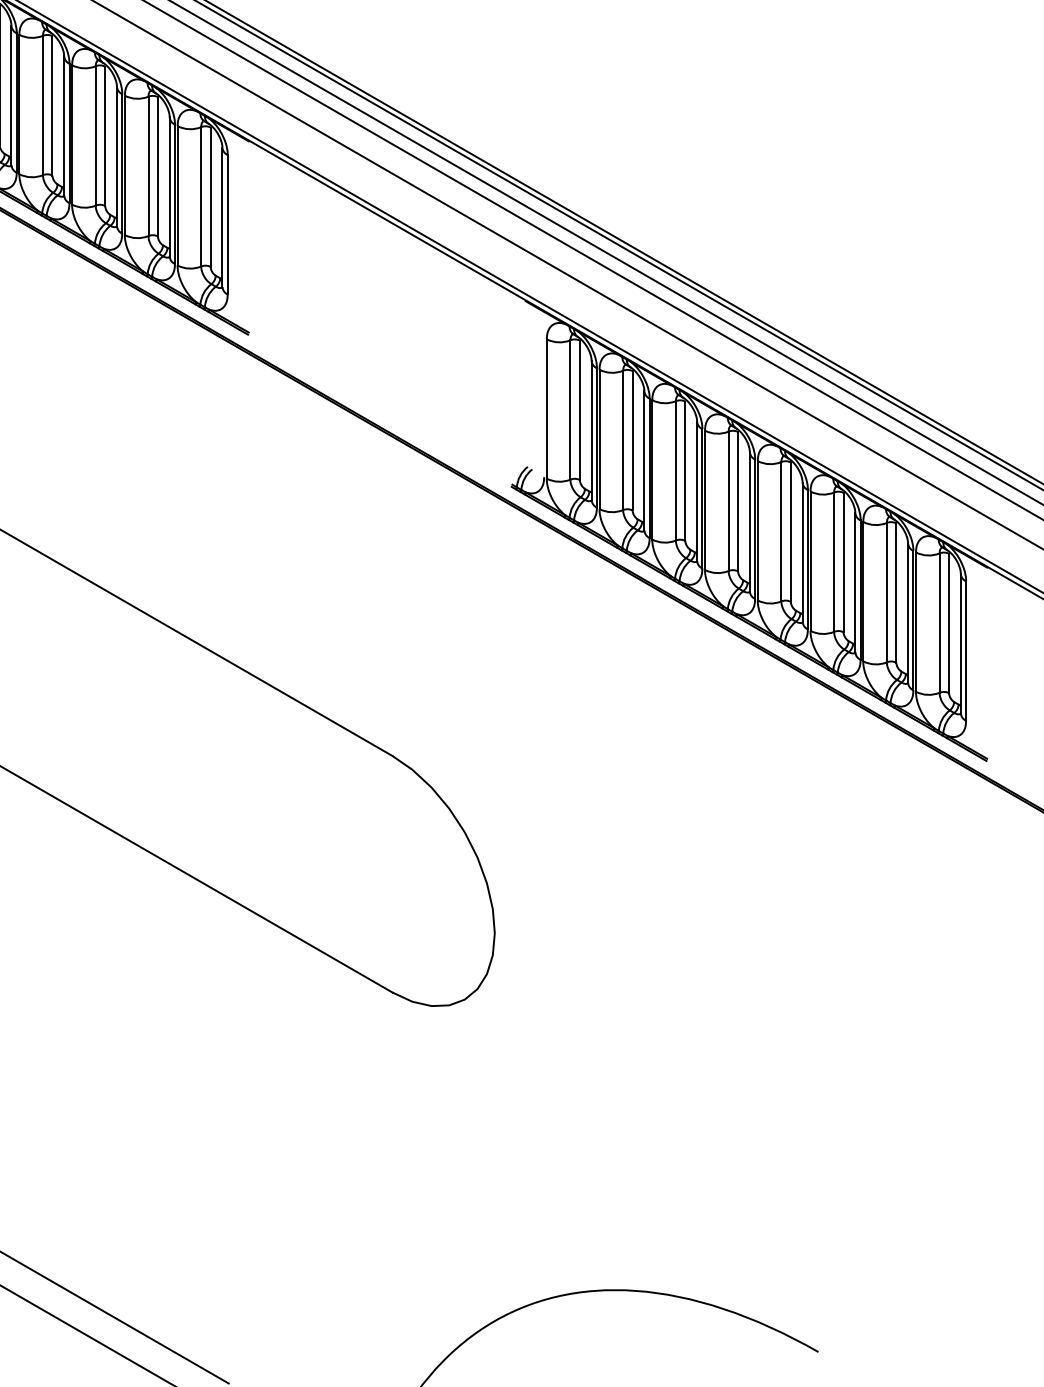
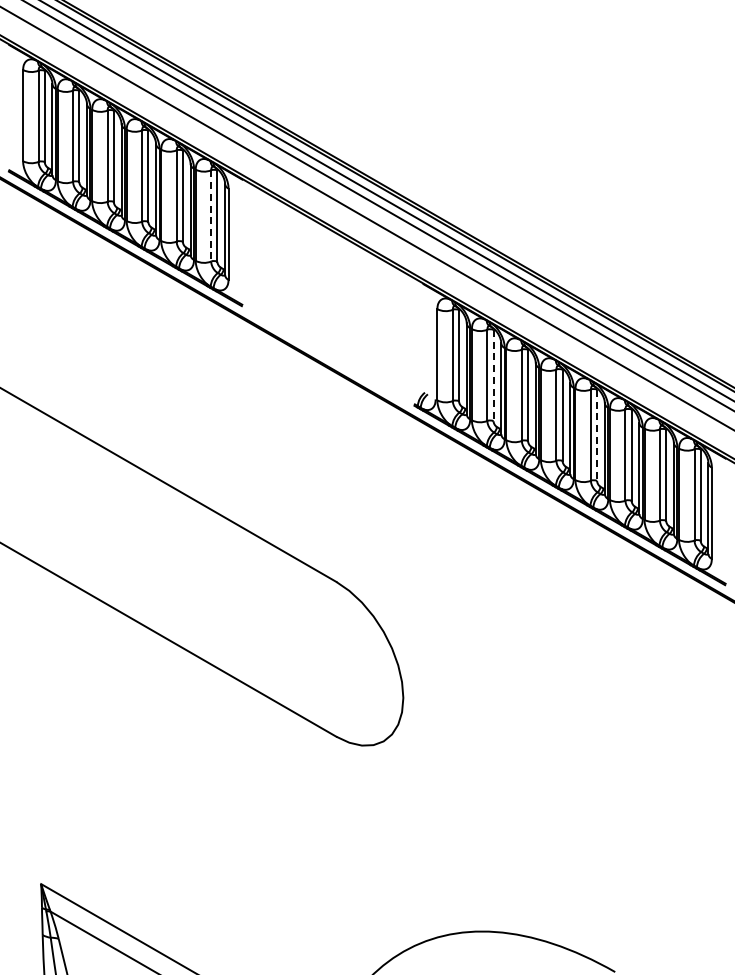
line: (201, 196) -> (211, 215), solid -> dashed
line: (632, 440) -> (493, 375), solid -> dashed
line: (791, 532) -> (597, 435), solid -> dashed

